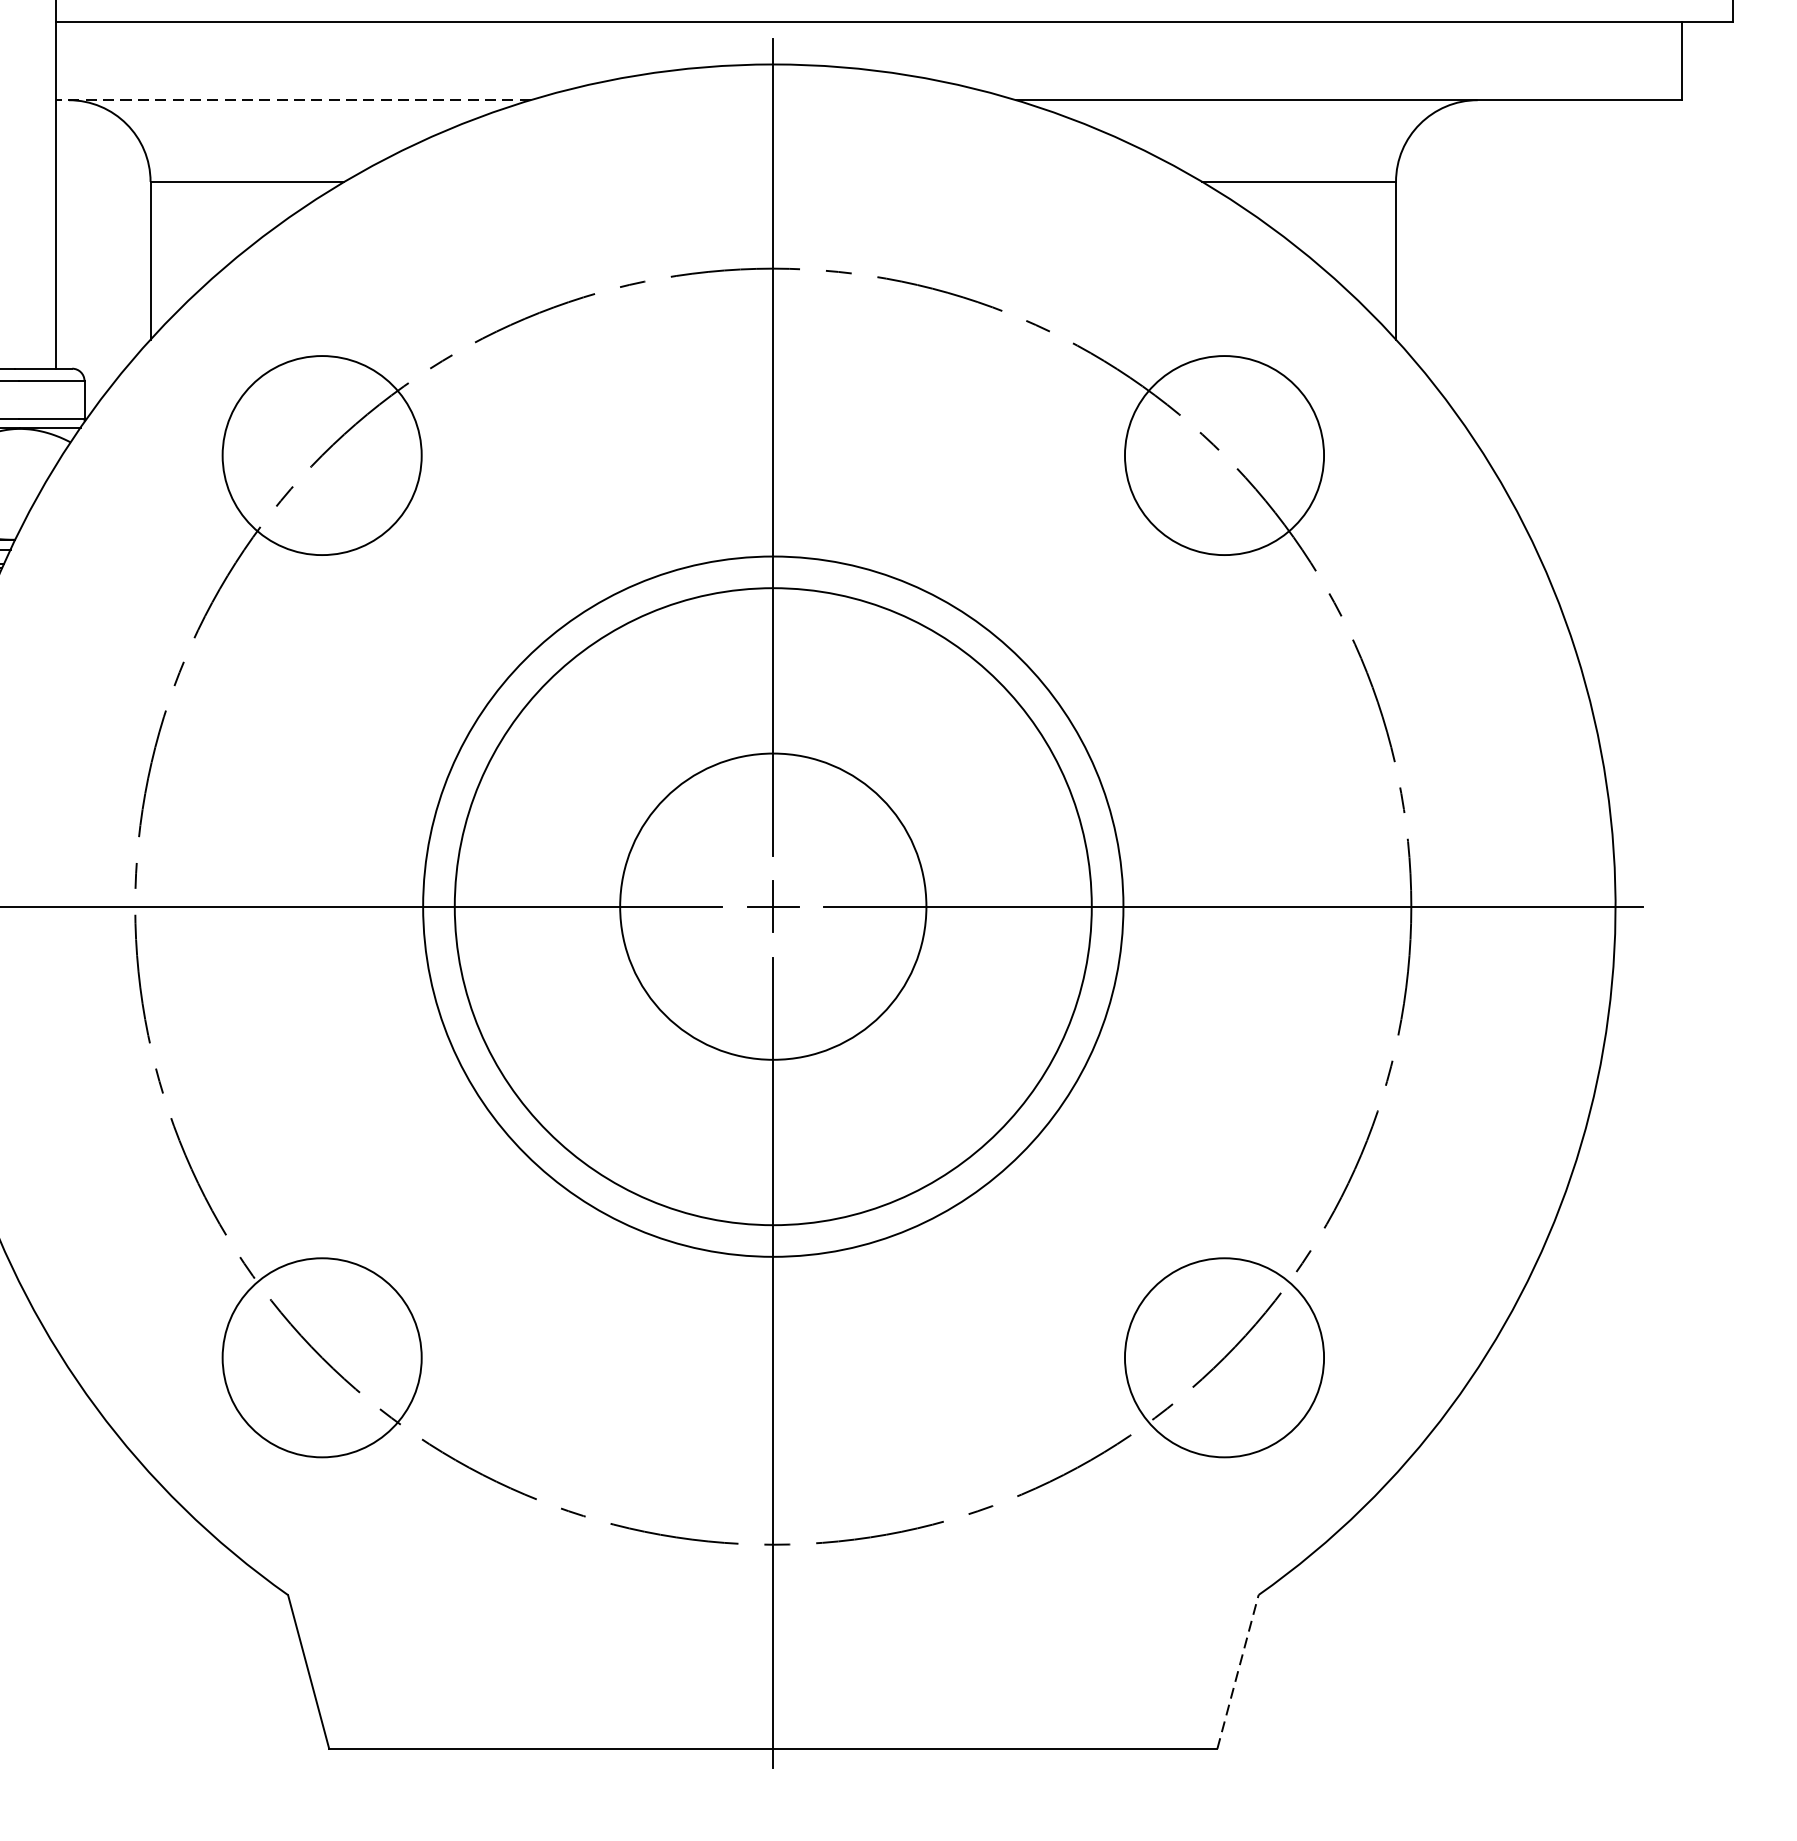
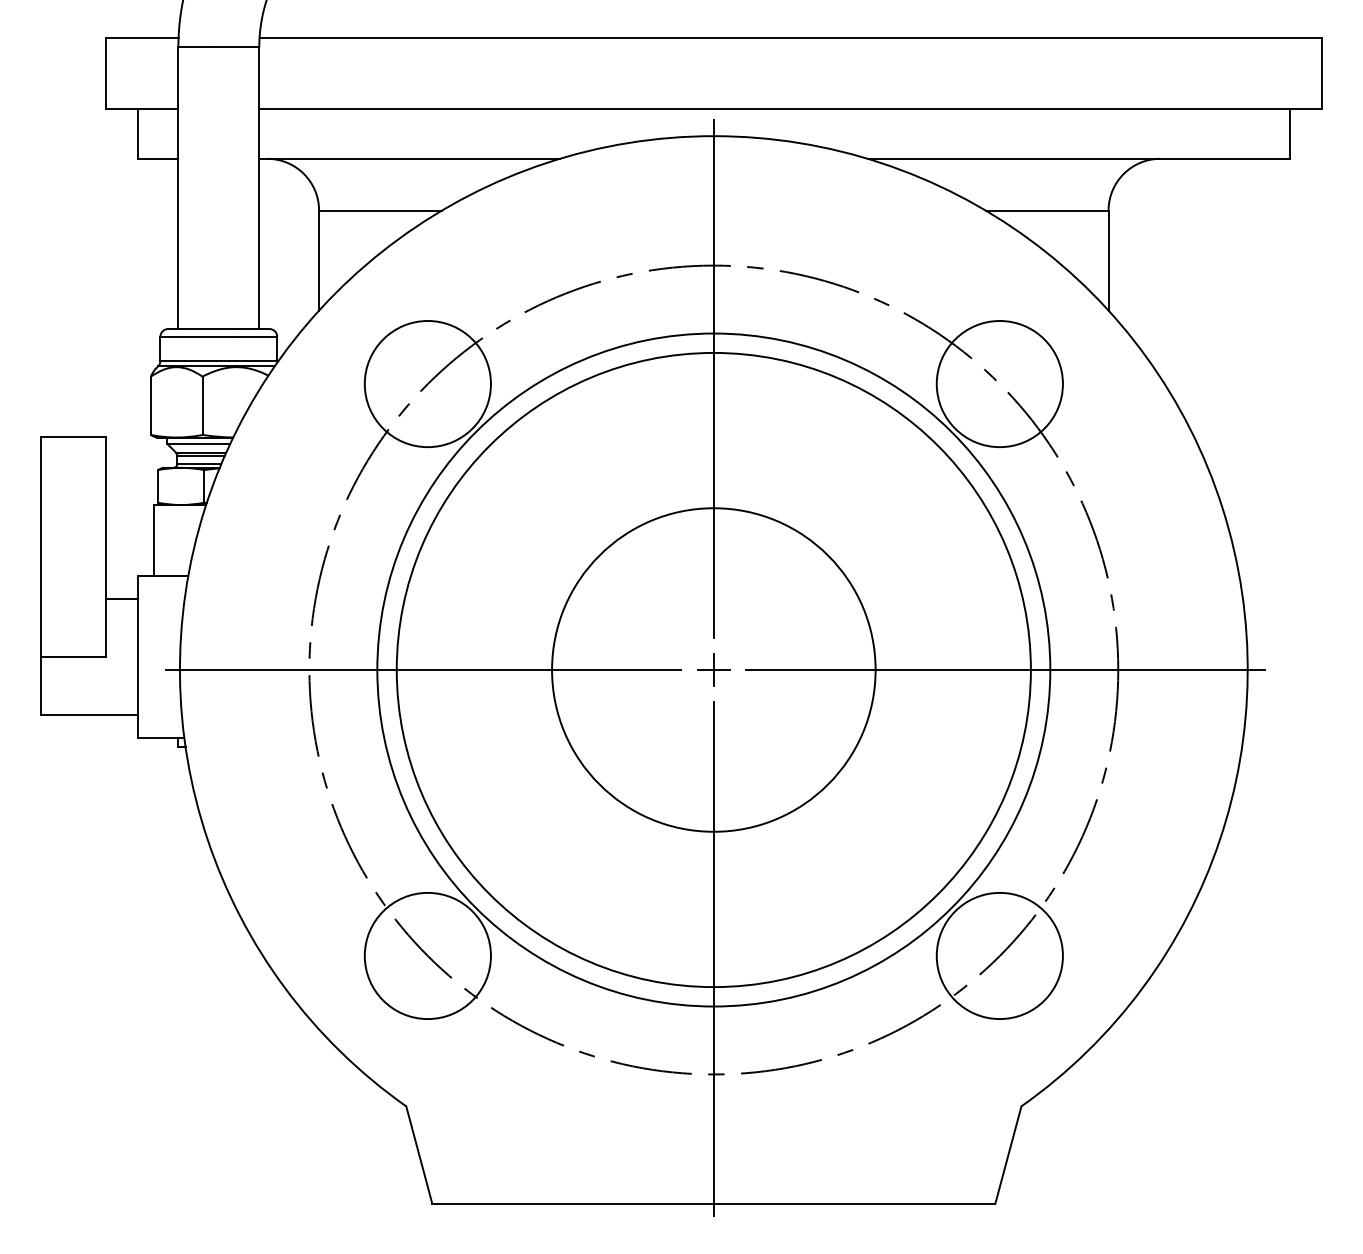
line: (293, 99) -> (409, 158), dashed -> solid
circle: (772, 905) -> (713, 669), size x1.43
circle: (772, 905) -> (713, 669), size x1.67
circle: (772, 905) -> (713, 669), size x1.67
line: (1238, 1670) -> (1008, 1154), dashed -> solid

